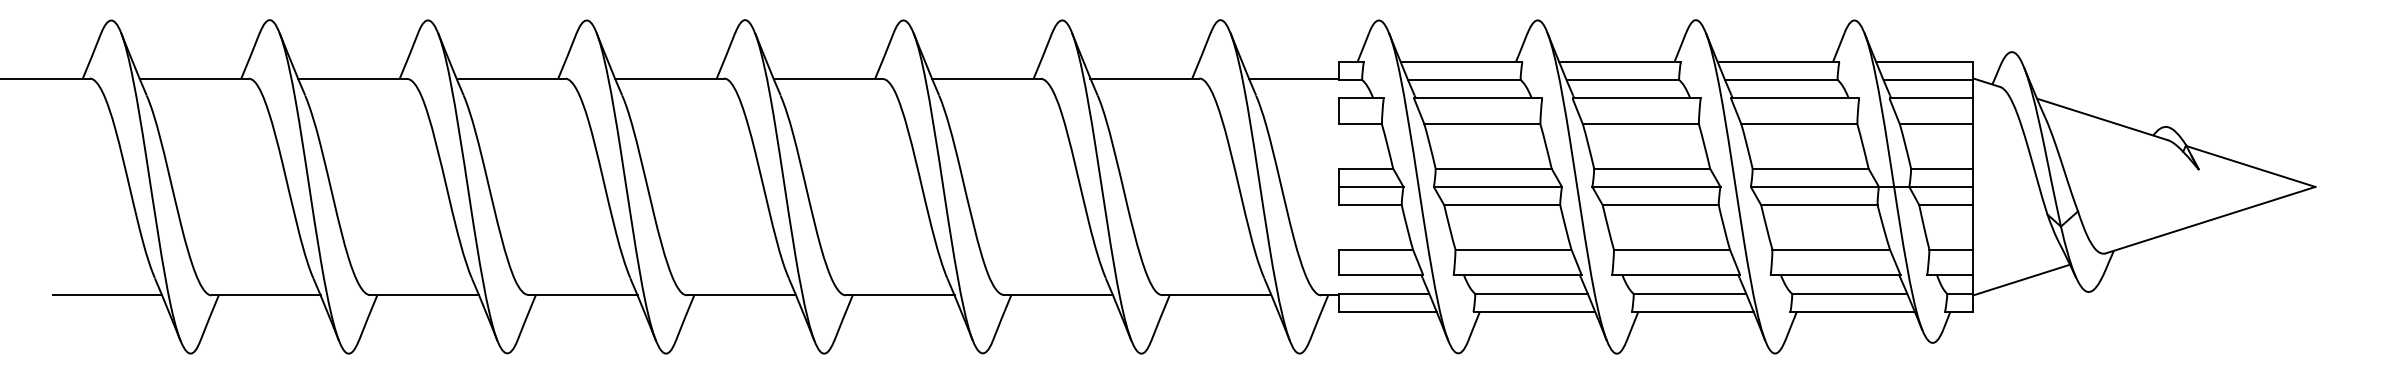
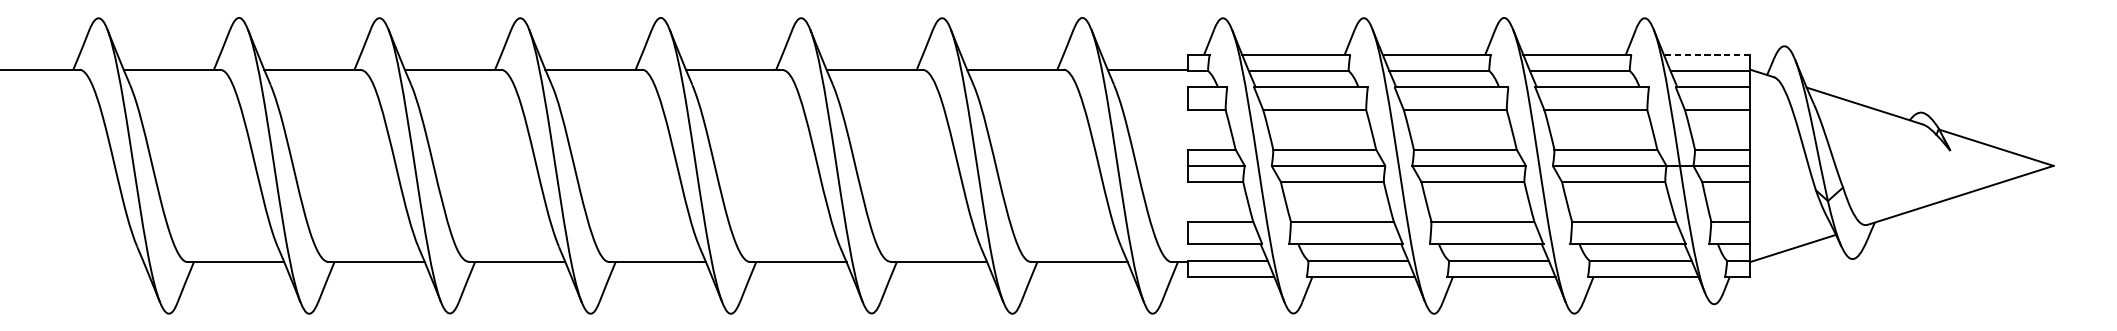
line: (1924, 61) -> (1706, 54), solid -> dashed
line: (107, 295) -> (95, 262), removed

